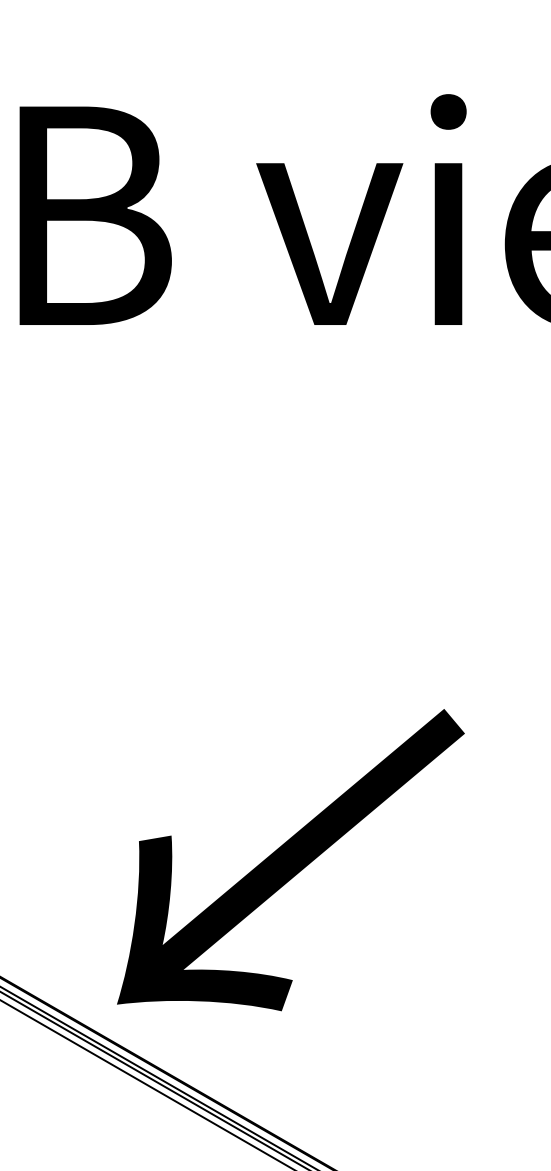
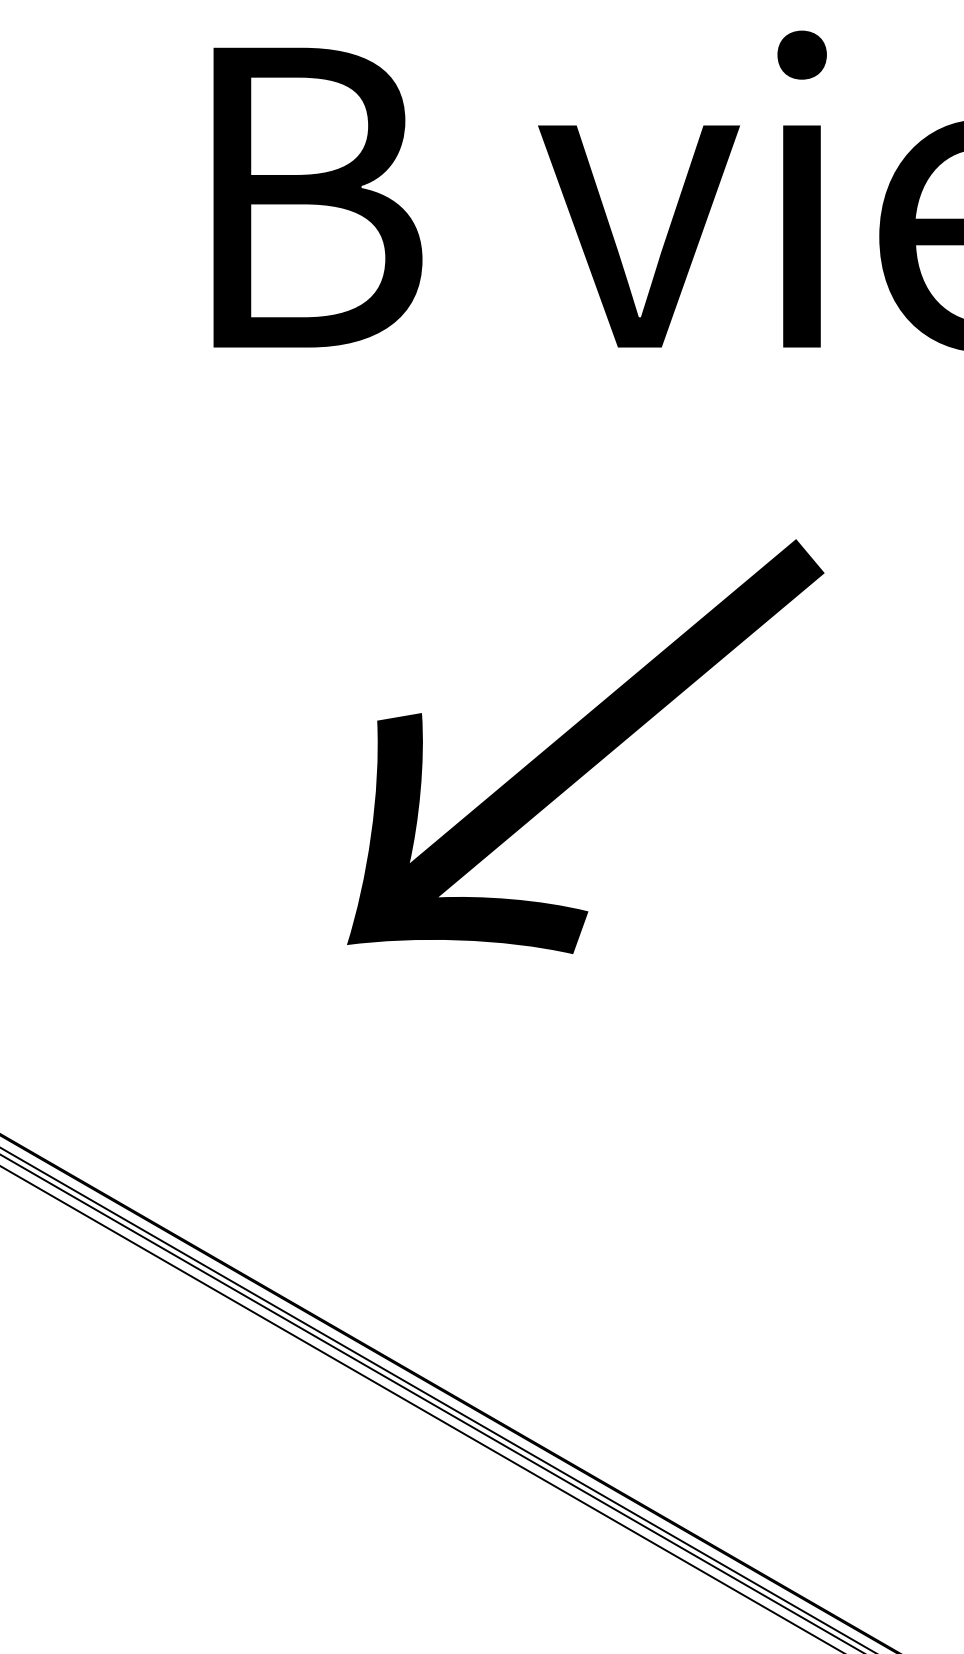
text: (290, 859) -> (585, 746), moved

